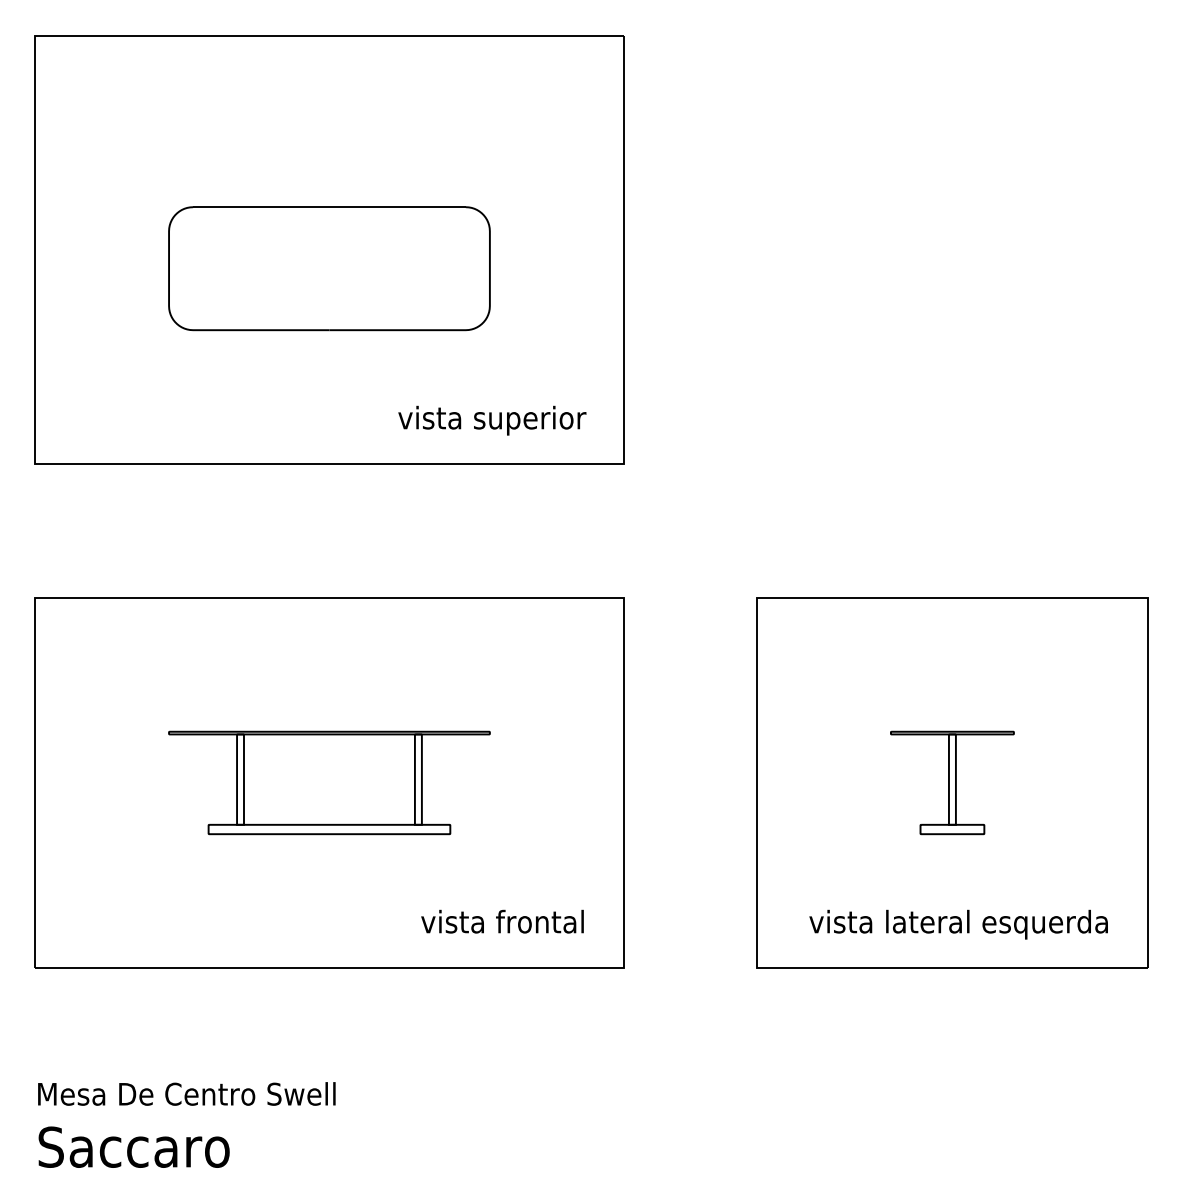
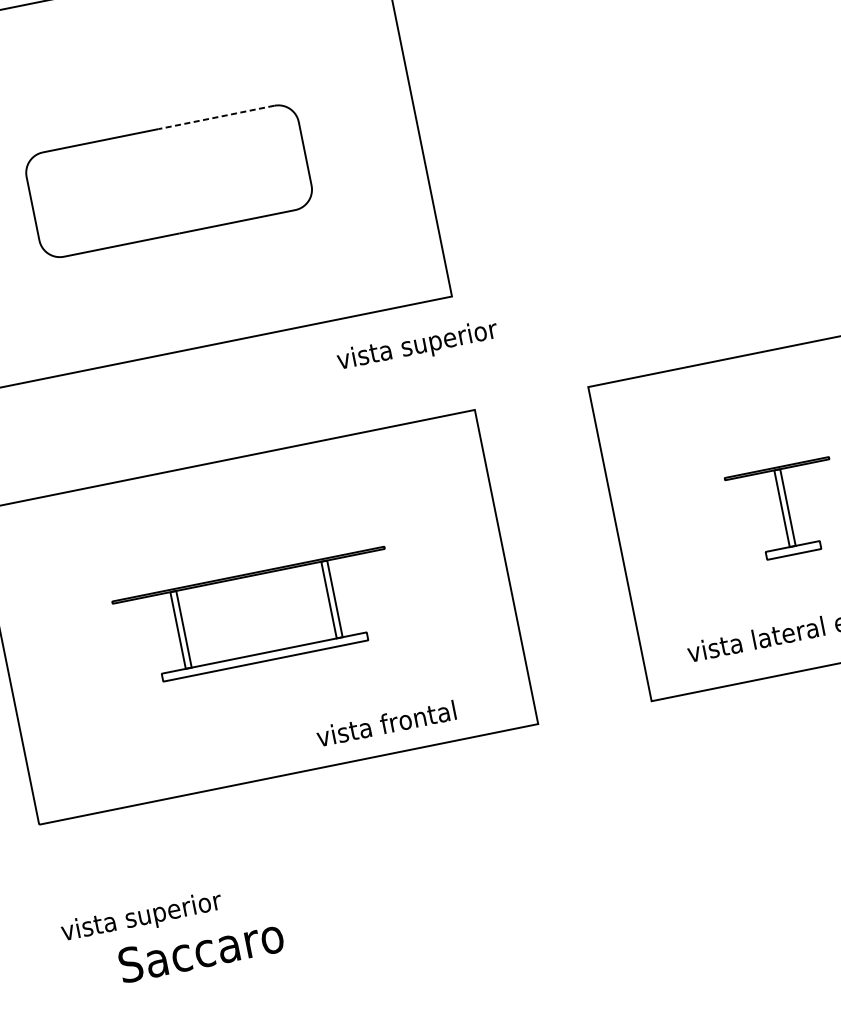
line: (397, 207) -> (216, 117), solid -> dashed
text: (492, 420) -> (417, 346), moved
text: (502, 921) -> (386, 723), moved
text: (185, 1096) -> (188, 908), Mesa De Centro Swell -> vista superior
text: (133, 1146) -> (200, 949), moved

